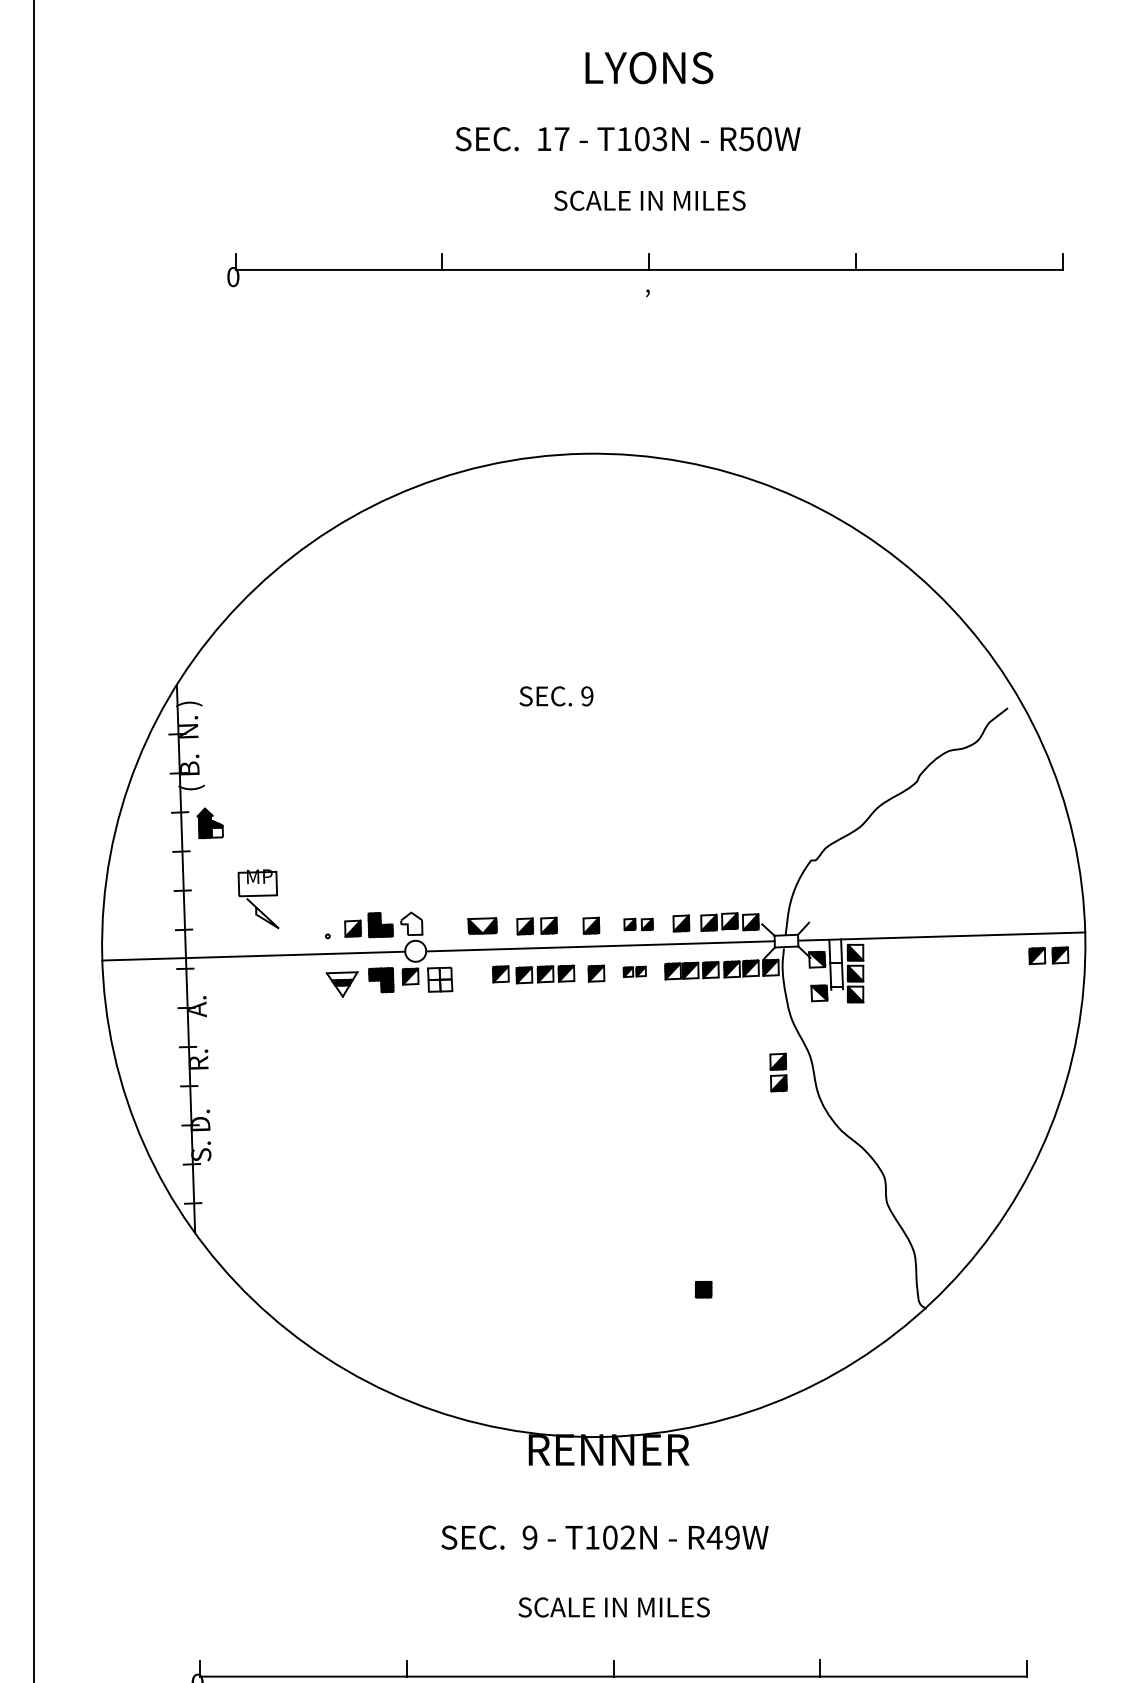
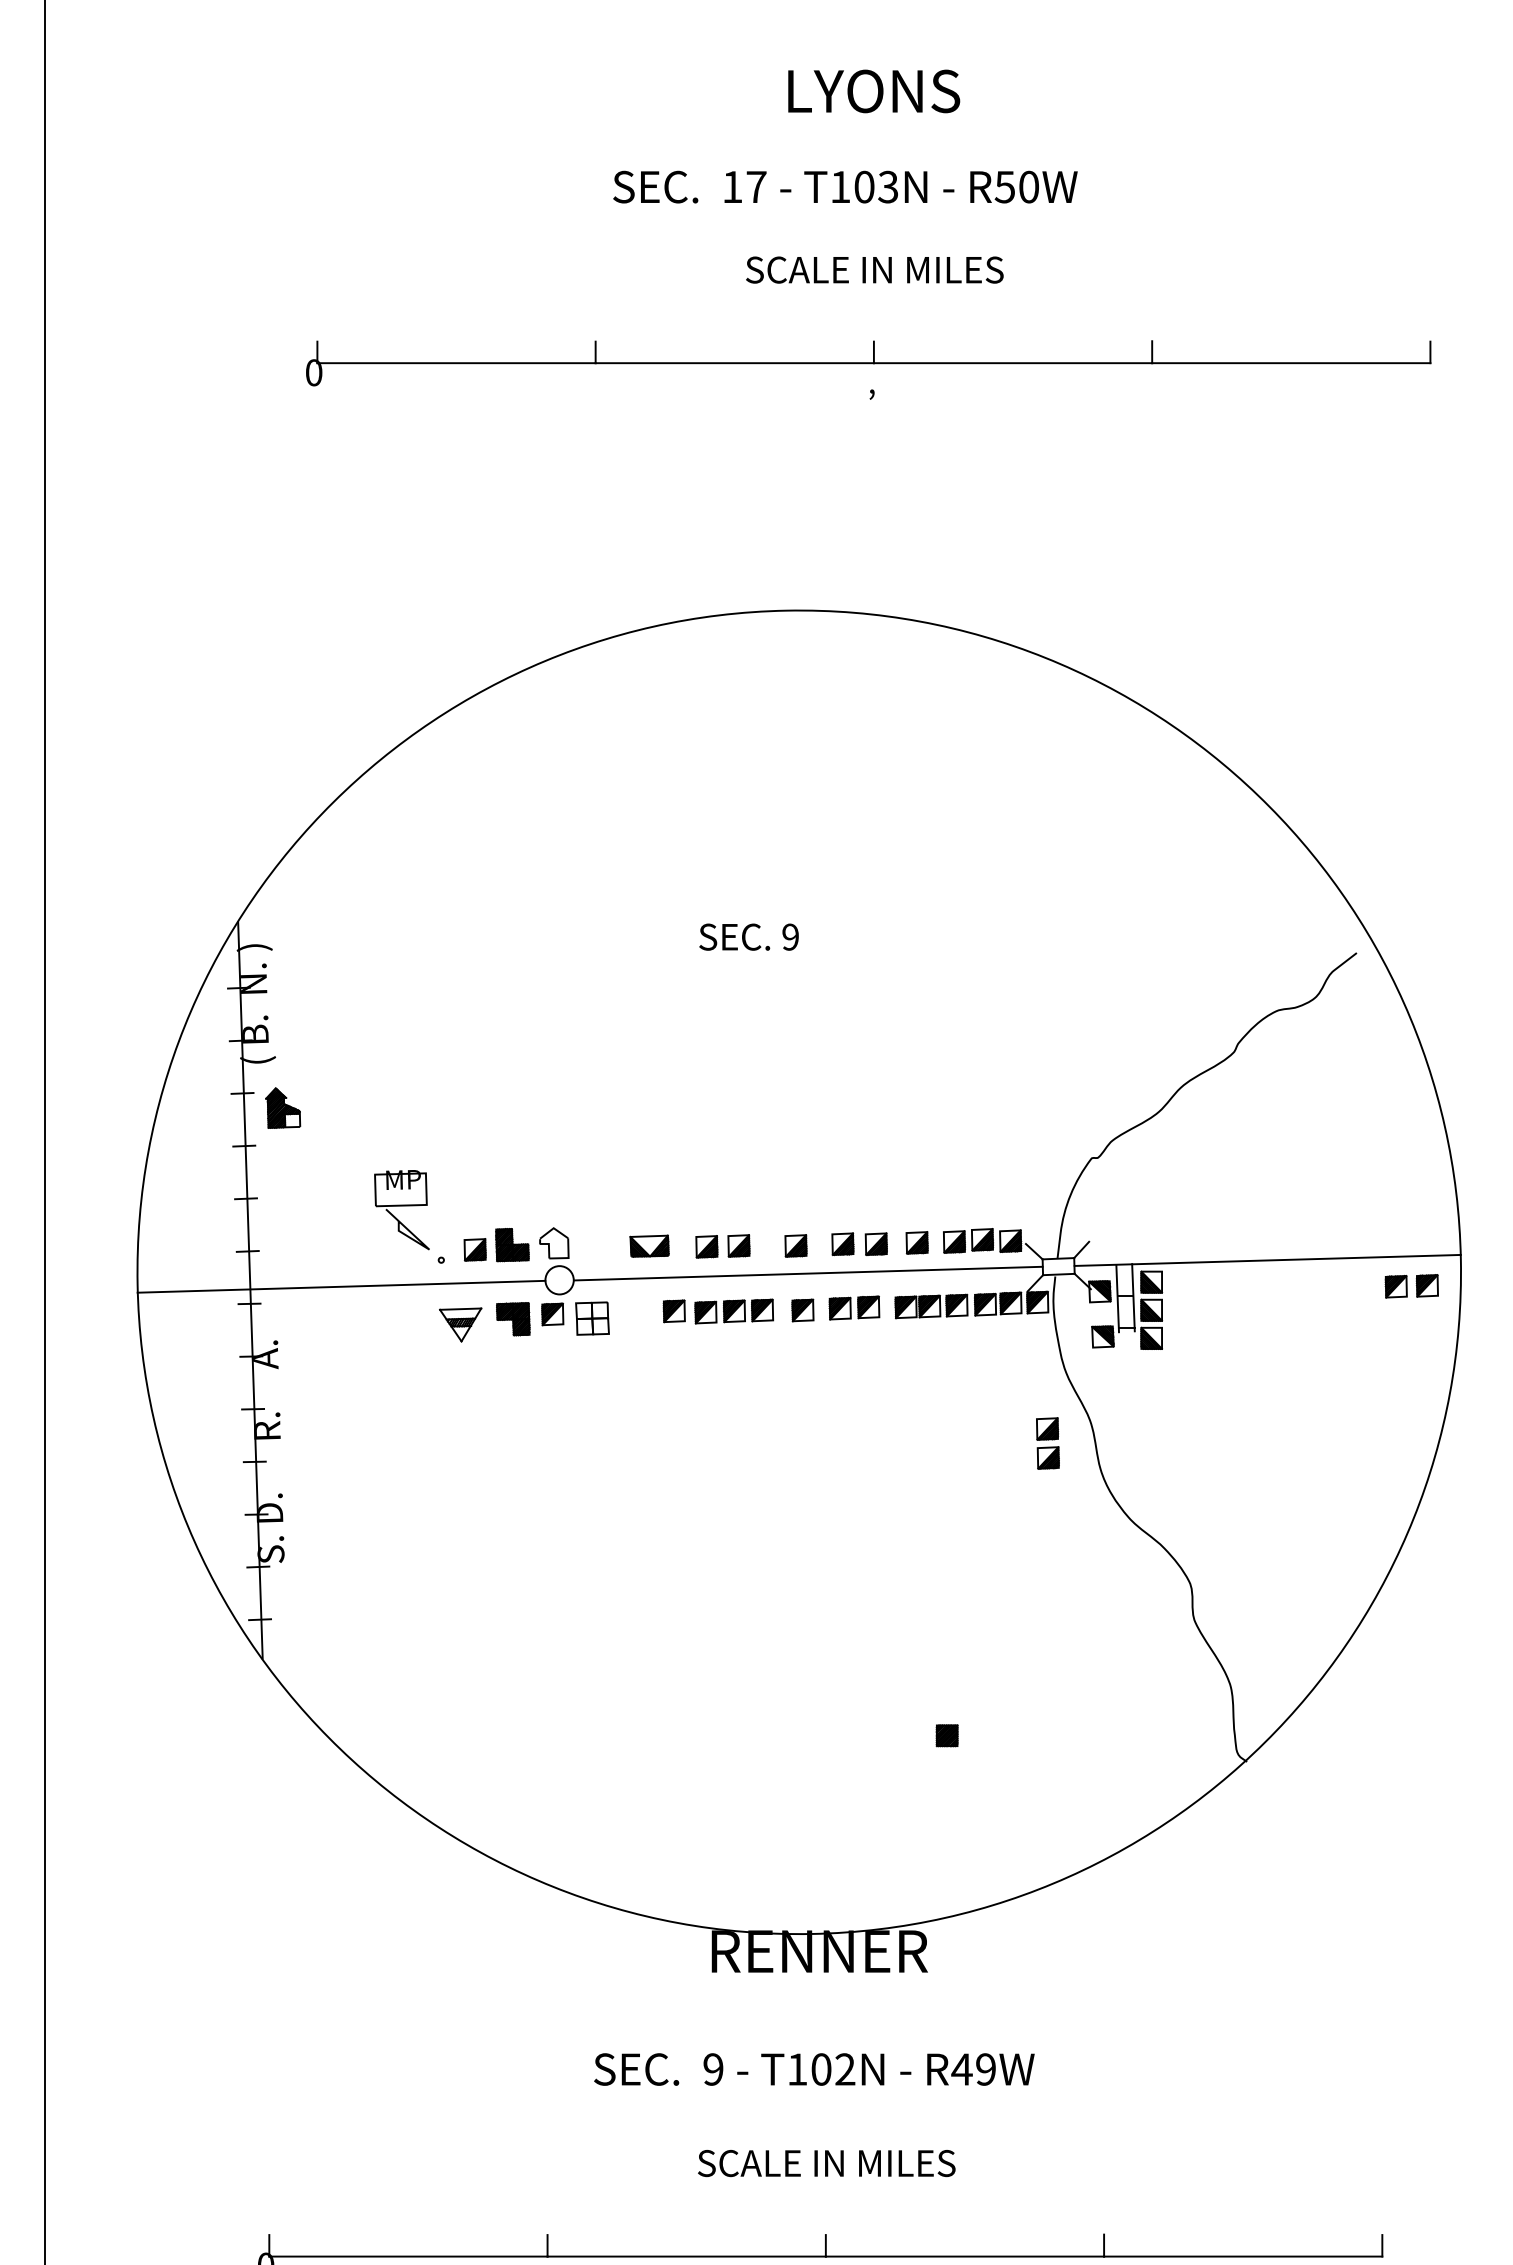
part: (258, 899) -> (401, 1210), moved
part: (638, 924) -> (859, 1244), size x1.43
part: (634, 971) -> (854, 1307), size x1.67

